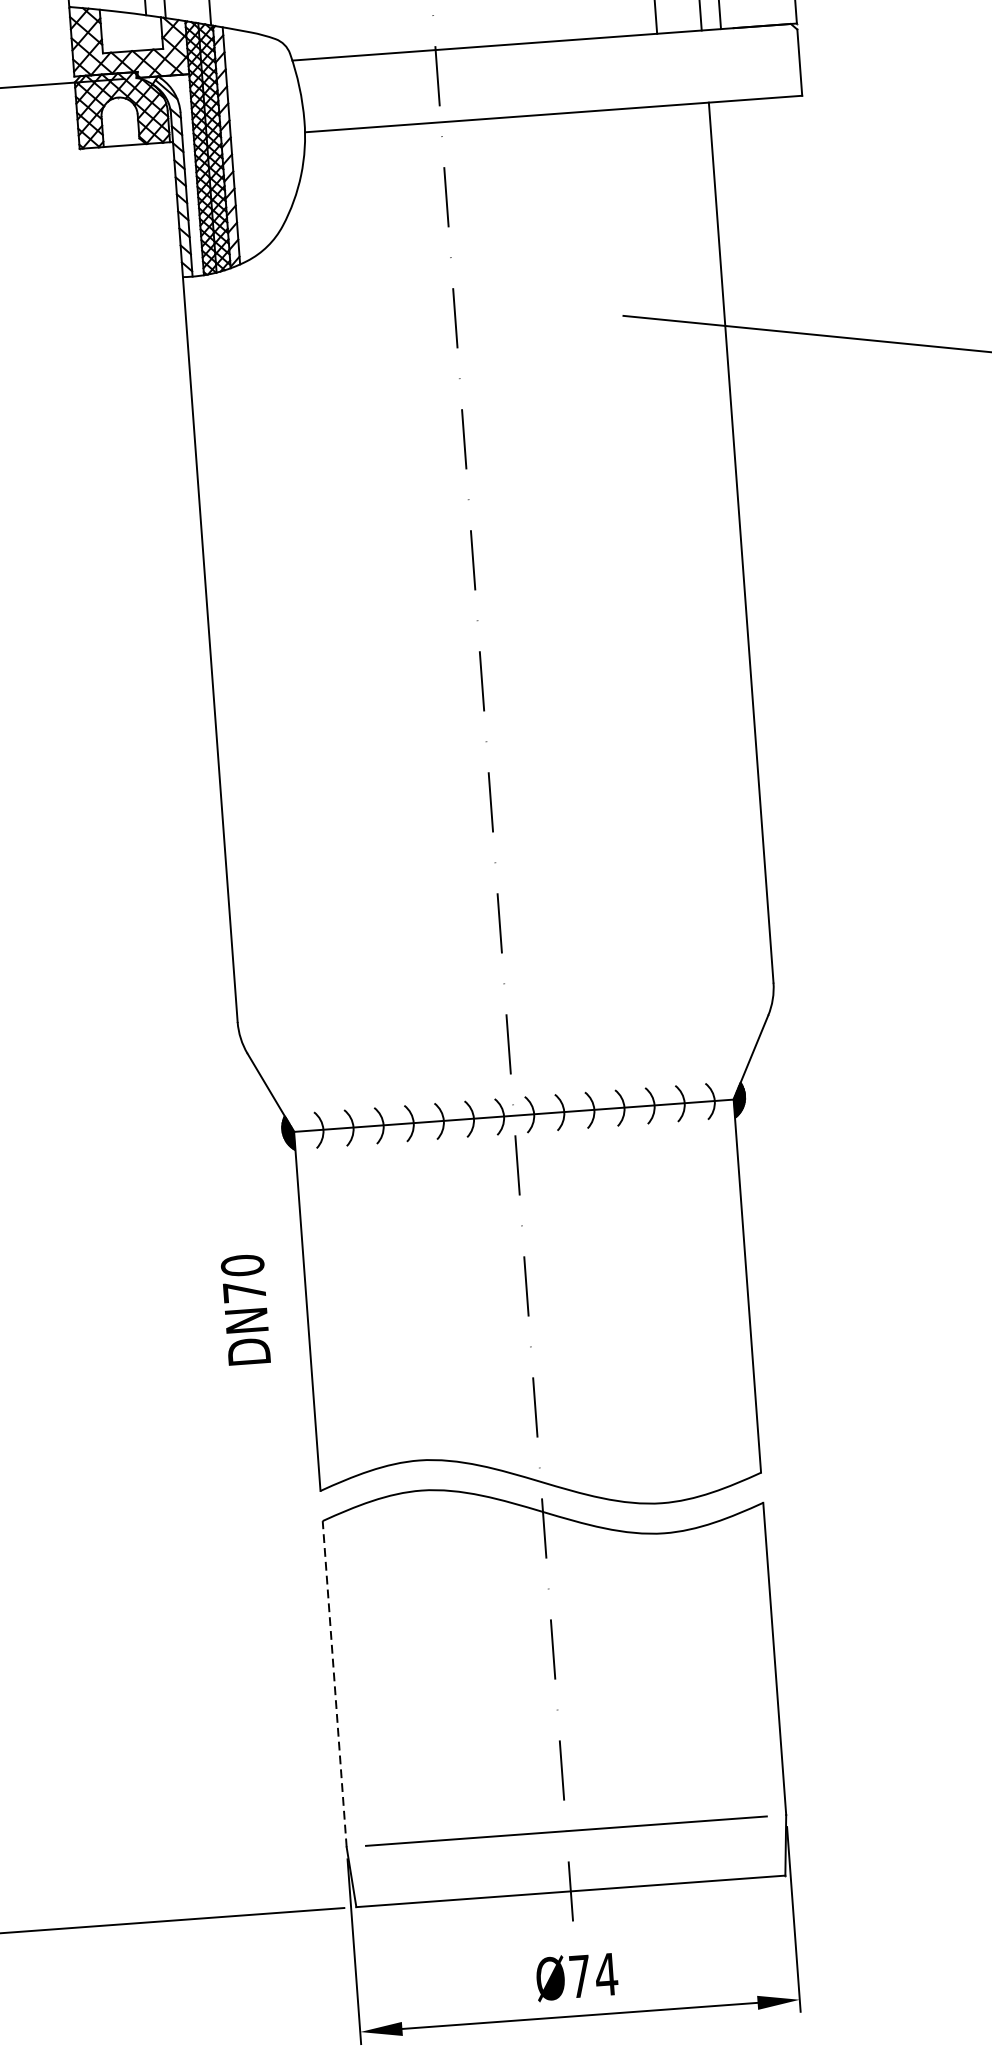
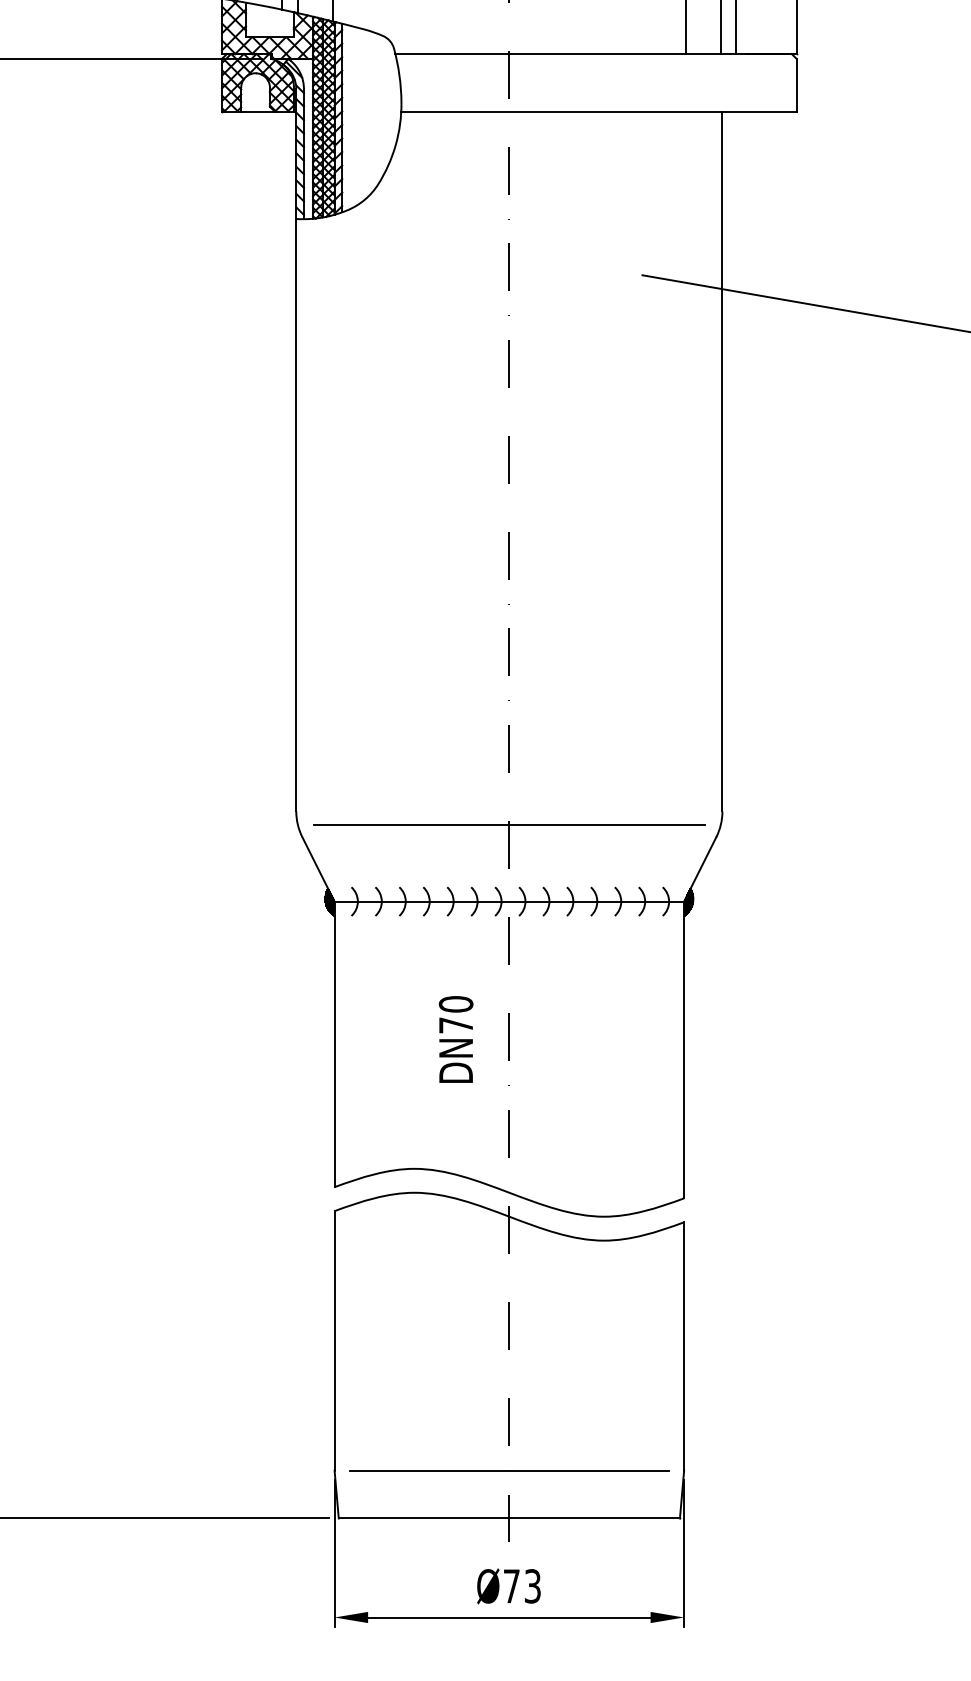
line: (505, 1020) -> (508, 825), added
text: (245, 1309) -> (455, 1039), moved
line: (334, 1683) -> (334, 1340), dashed -> solid
text: (606, 1974) -> (532, 1586), Ø74 -> Ø73

